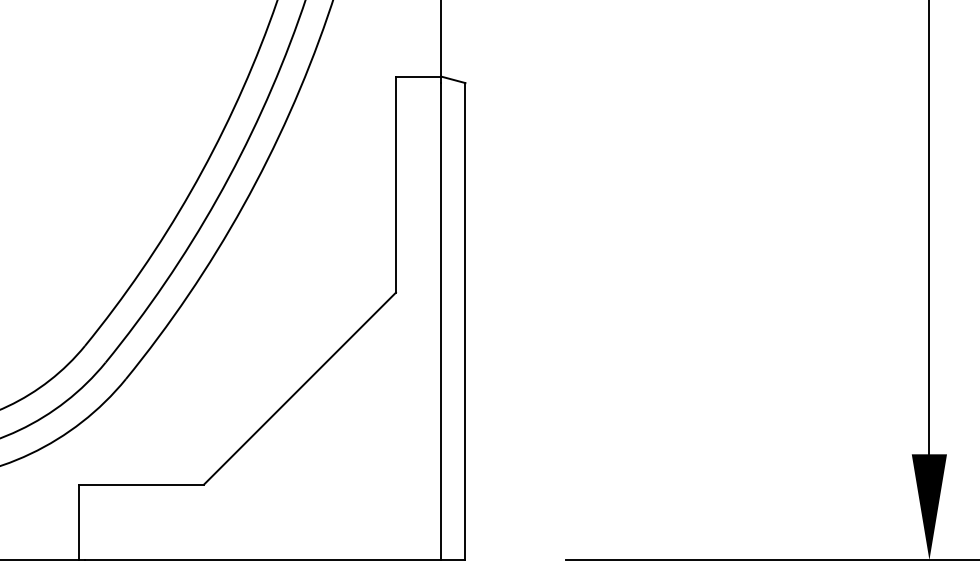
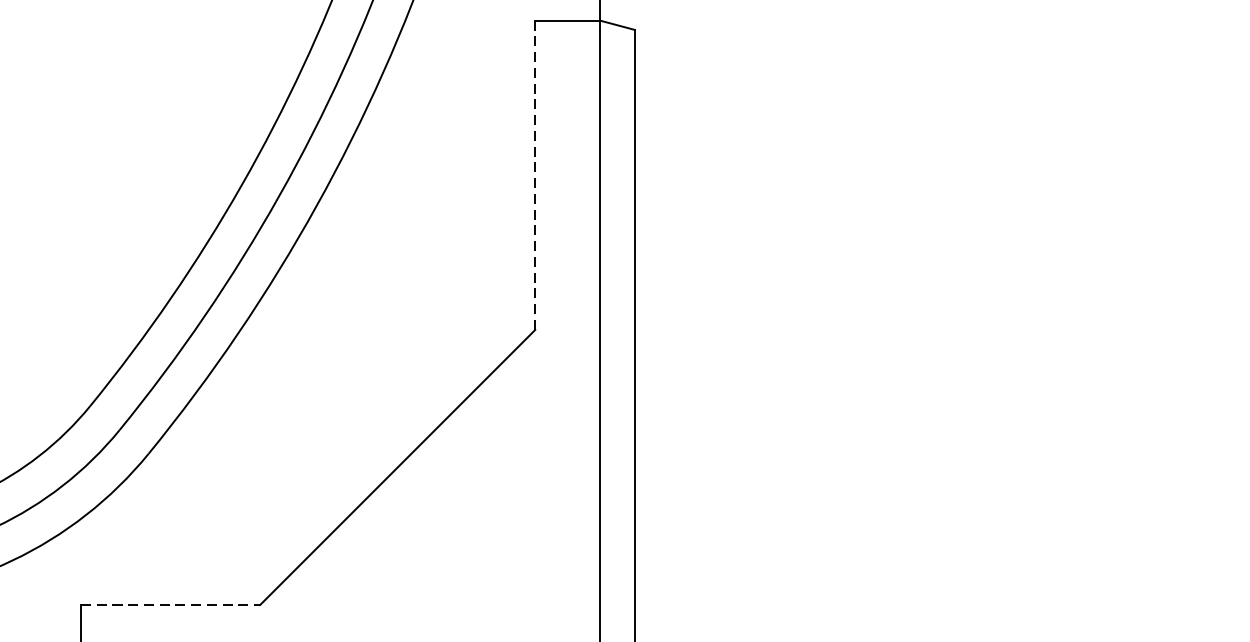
line: (395, 184) -> (534, 175), solid -> dashed
line: (141, 484) -> (170, 604), solid -> dashed

